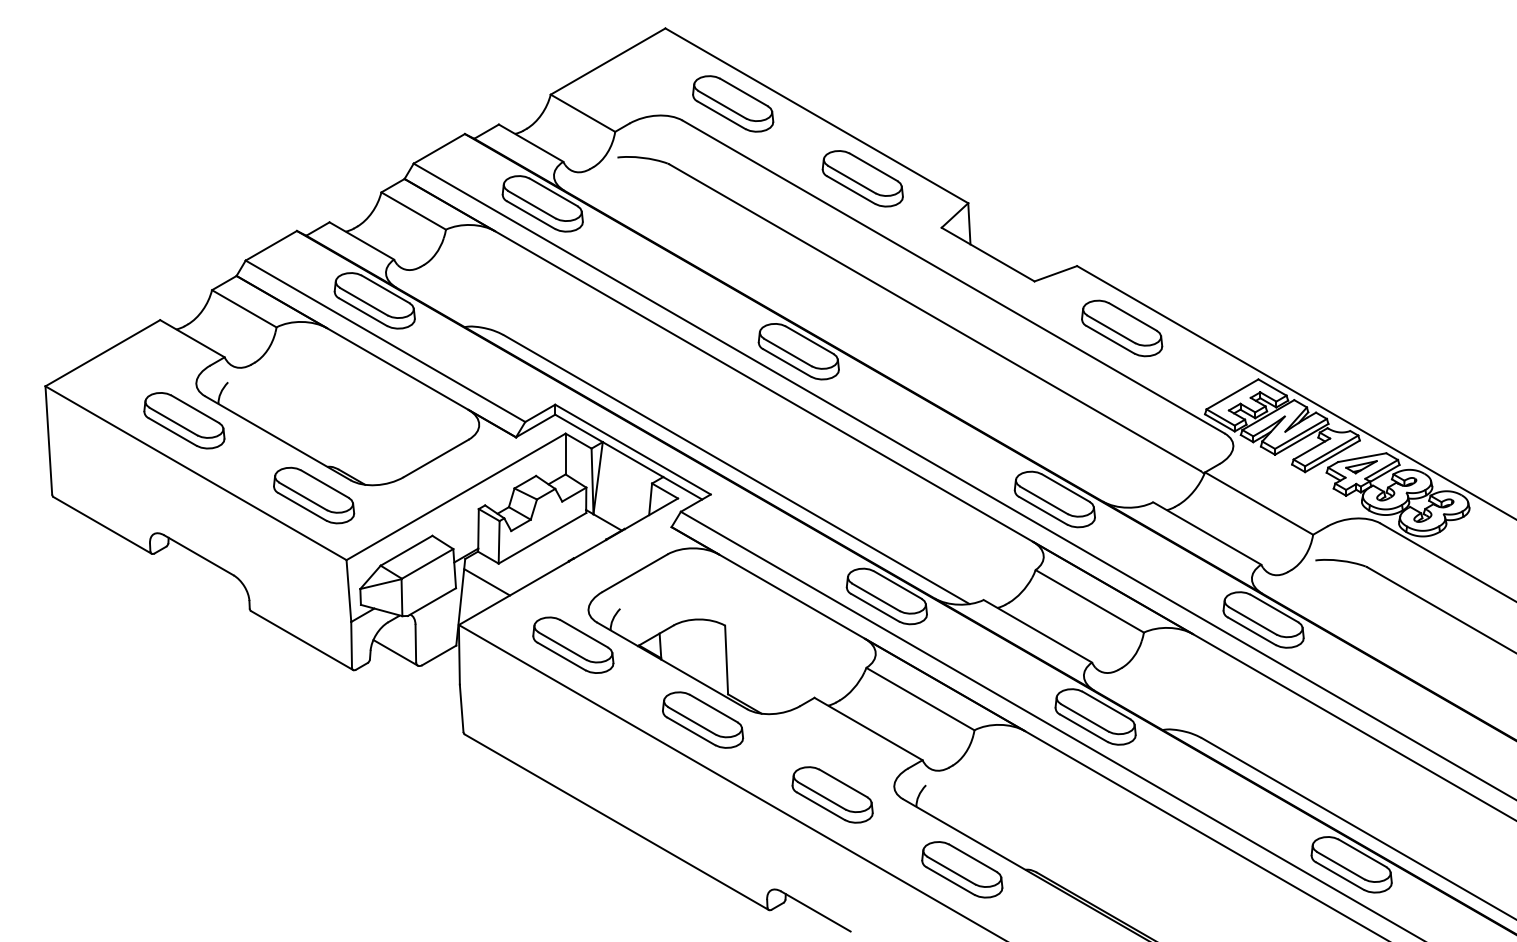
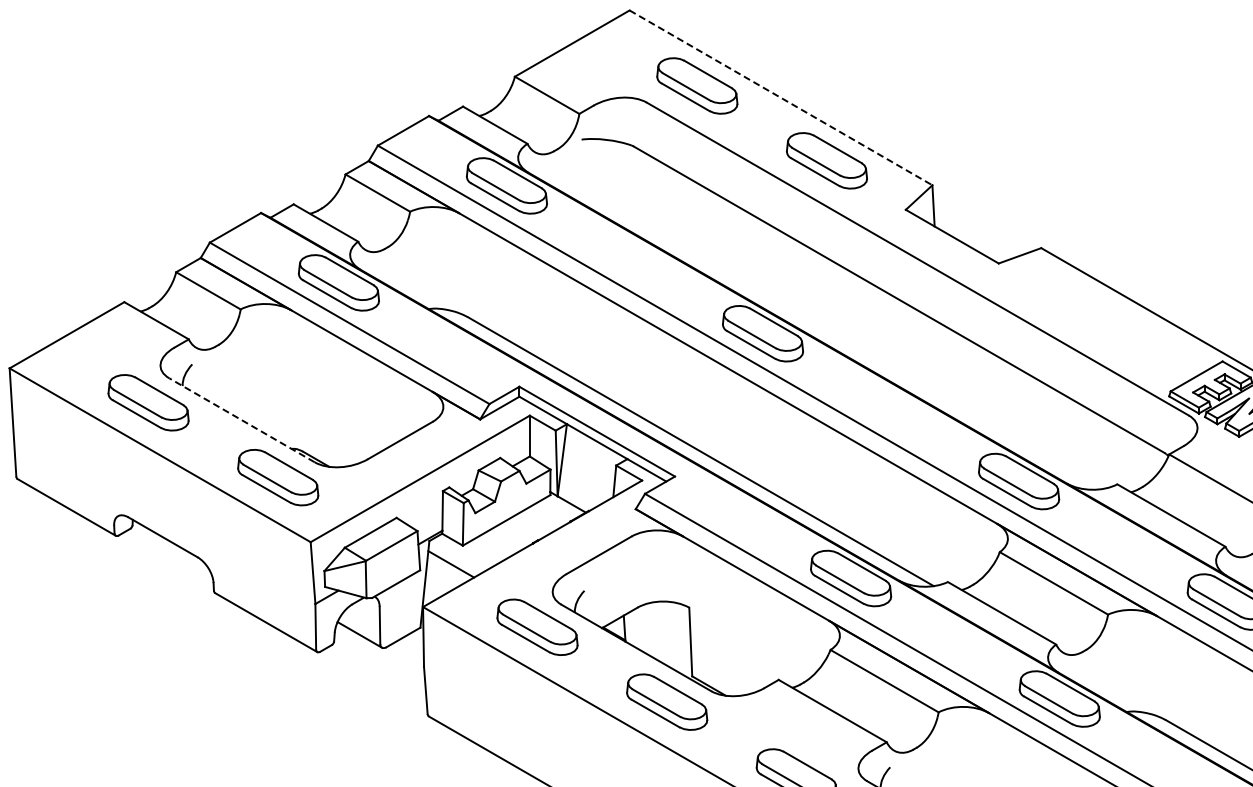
line: (816, 115) -> (780, 97), solid -> dashed
part: (1122, 328) -> (1086, 310), removed
line: (277, 438) -> (241, 420), solid -> dashed

